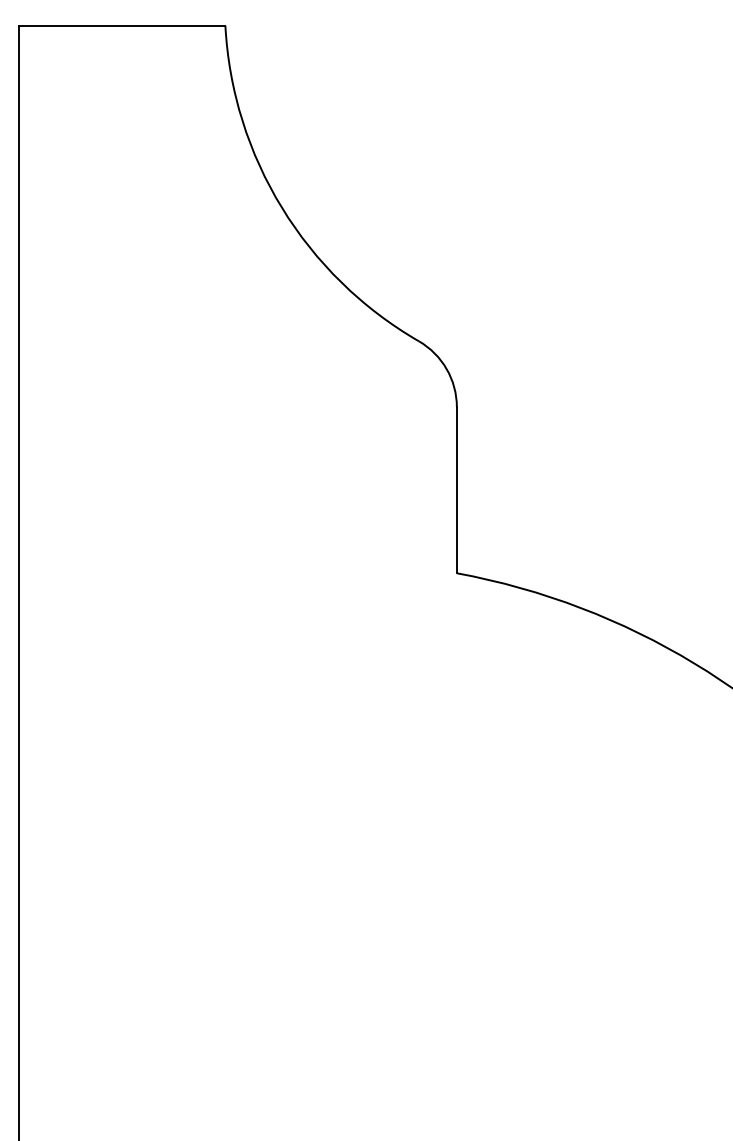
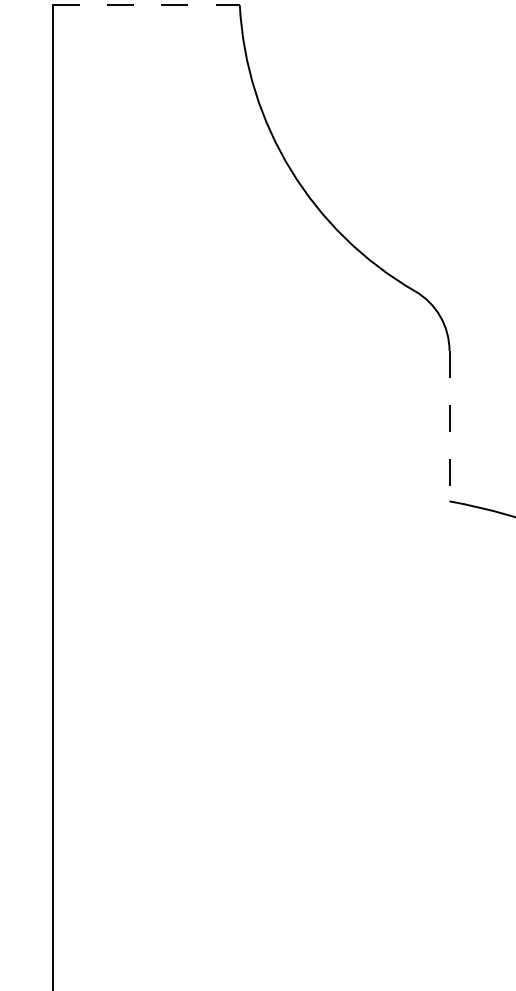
line: (122, 25) -> (146, 5), solid -> dashed
line: (456, 490) -> (449, 426), solid -> dashed

